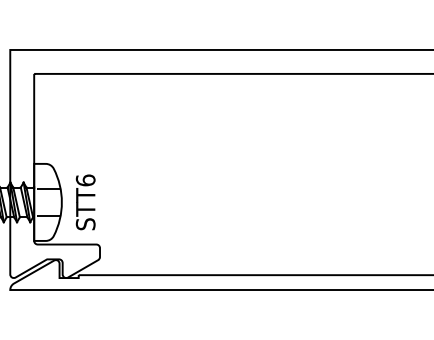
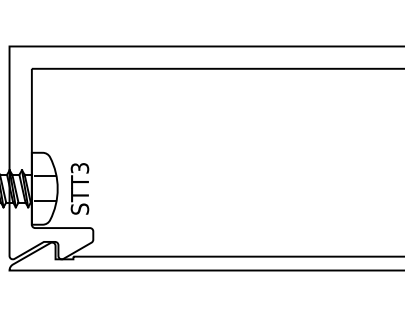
text: (85, 180) -> (79, 168), STT6 -> STT3

